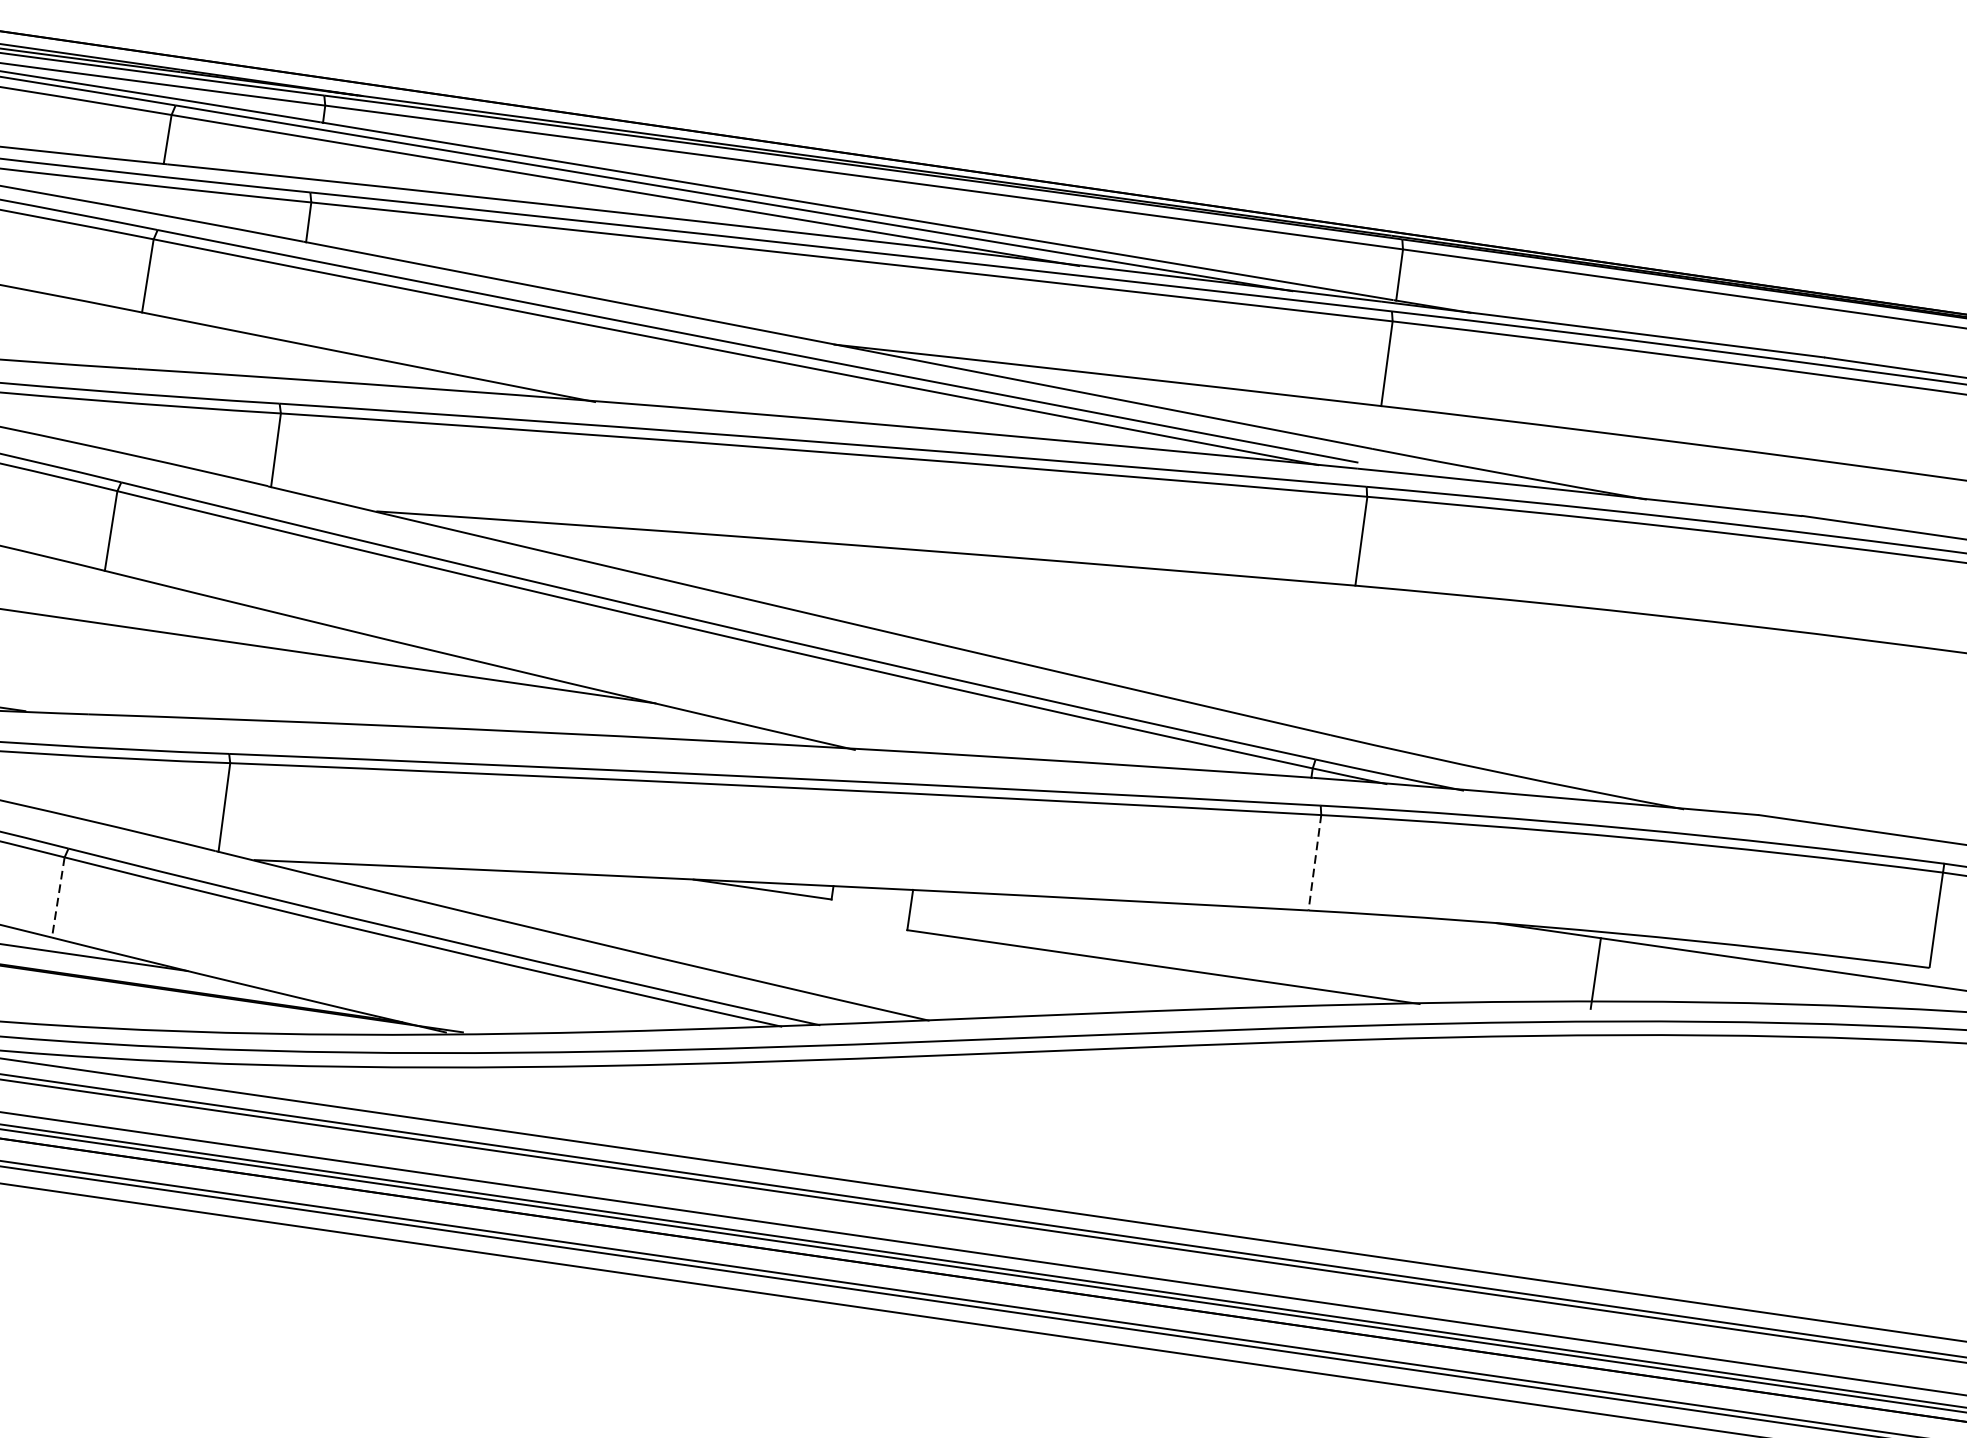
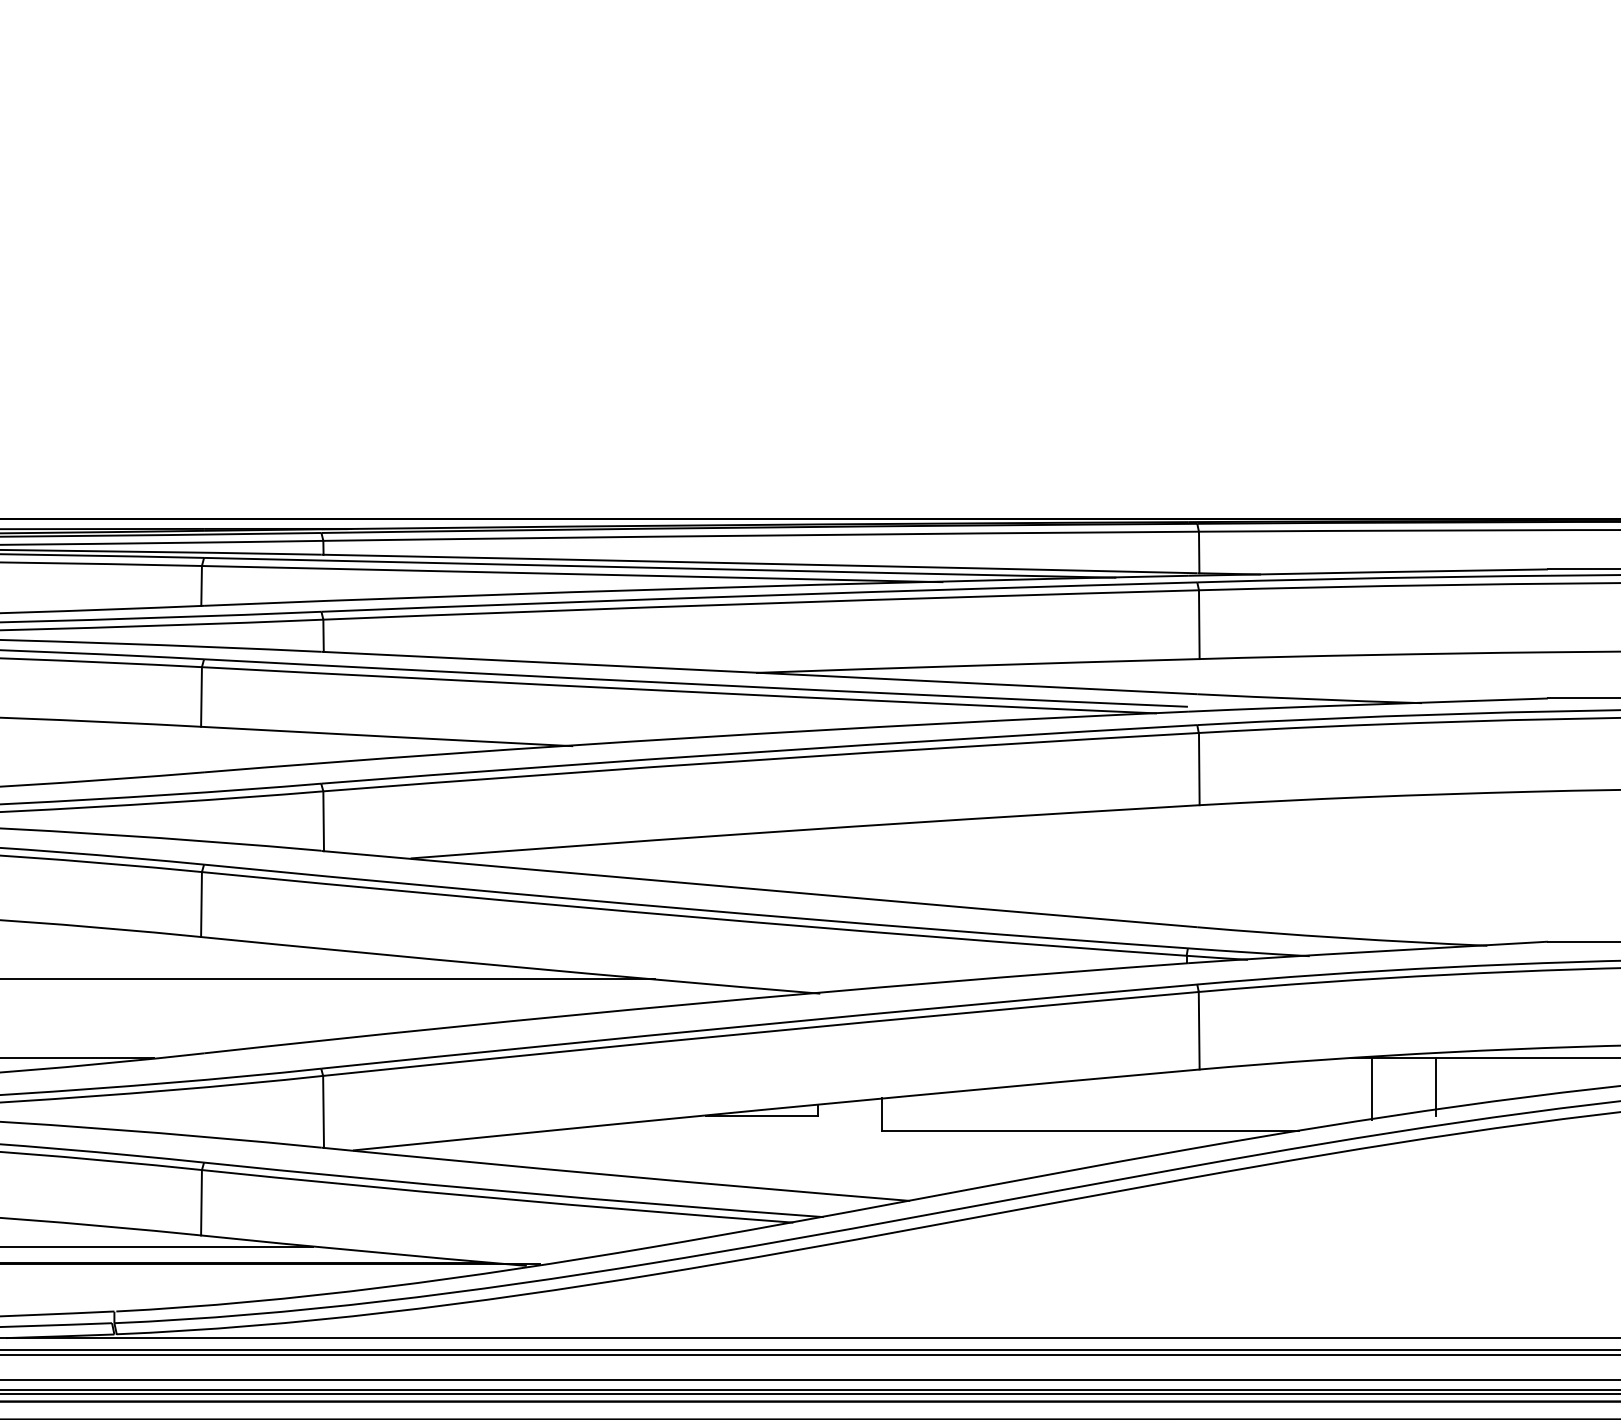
line: (1315, 862) -> (1199, 1030), dashed -> solid
line: (58, 897) -> (201, 1202), dashed -> solid
line: (1516, 964) -> (1371, 1088), added

